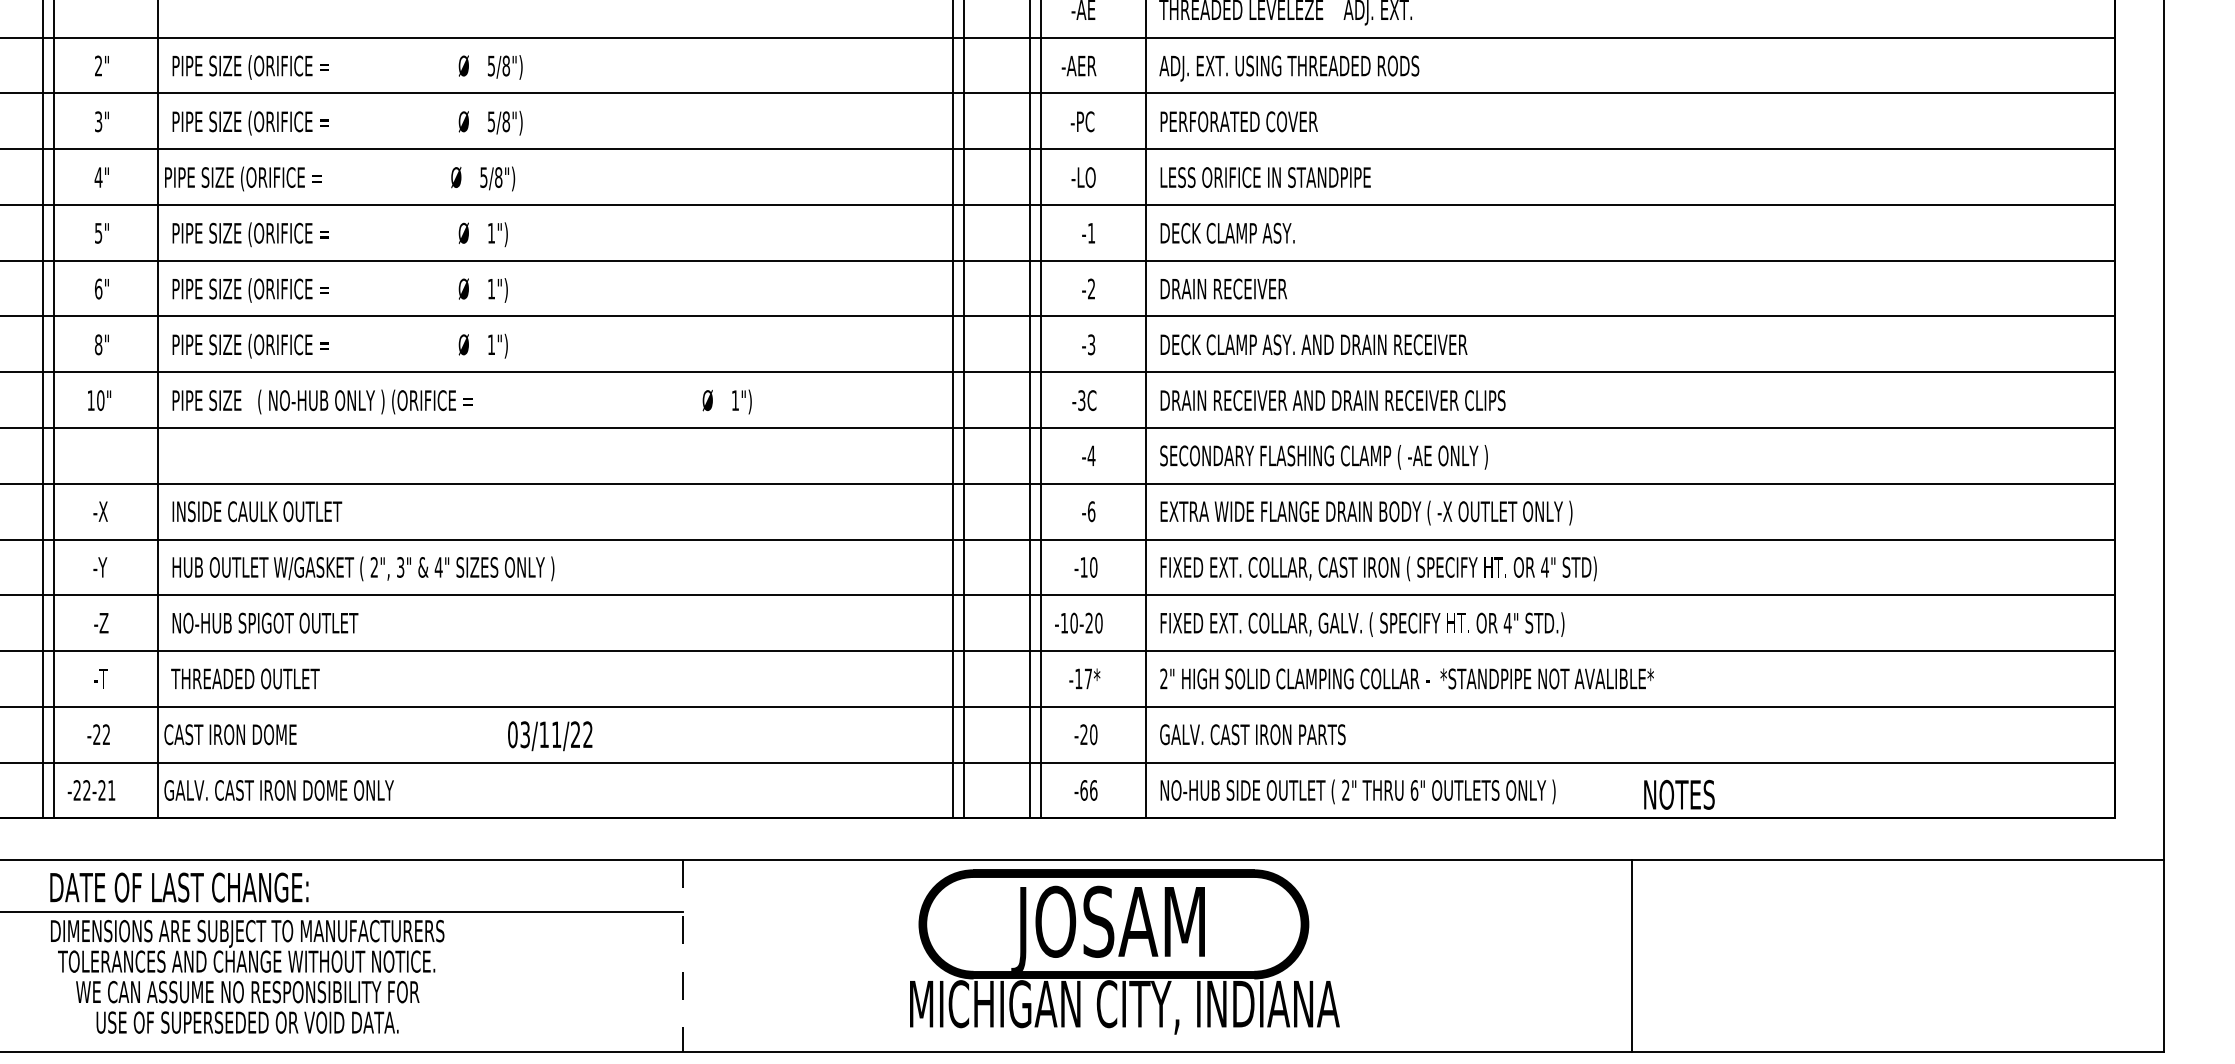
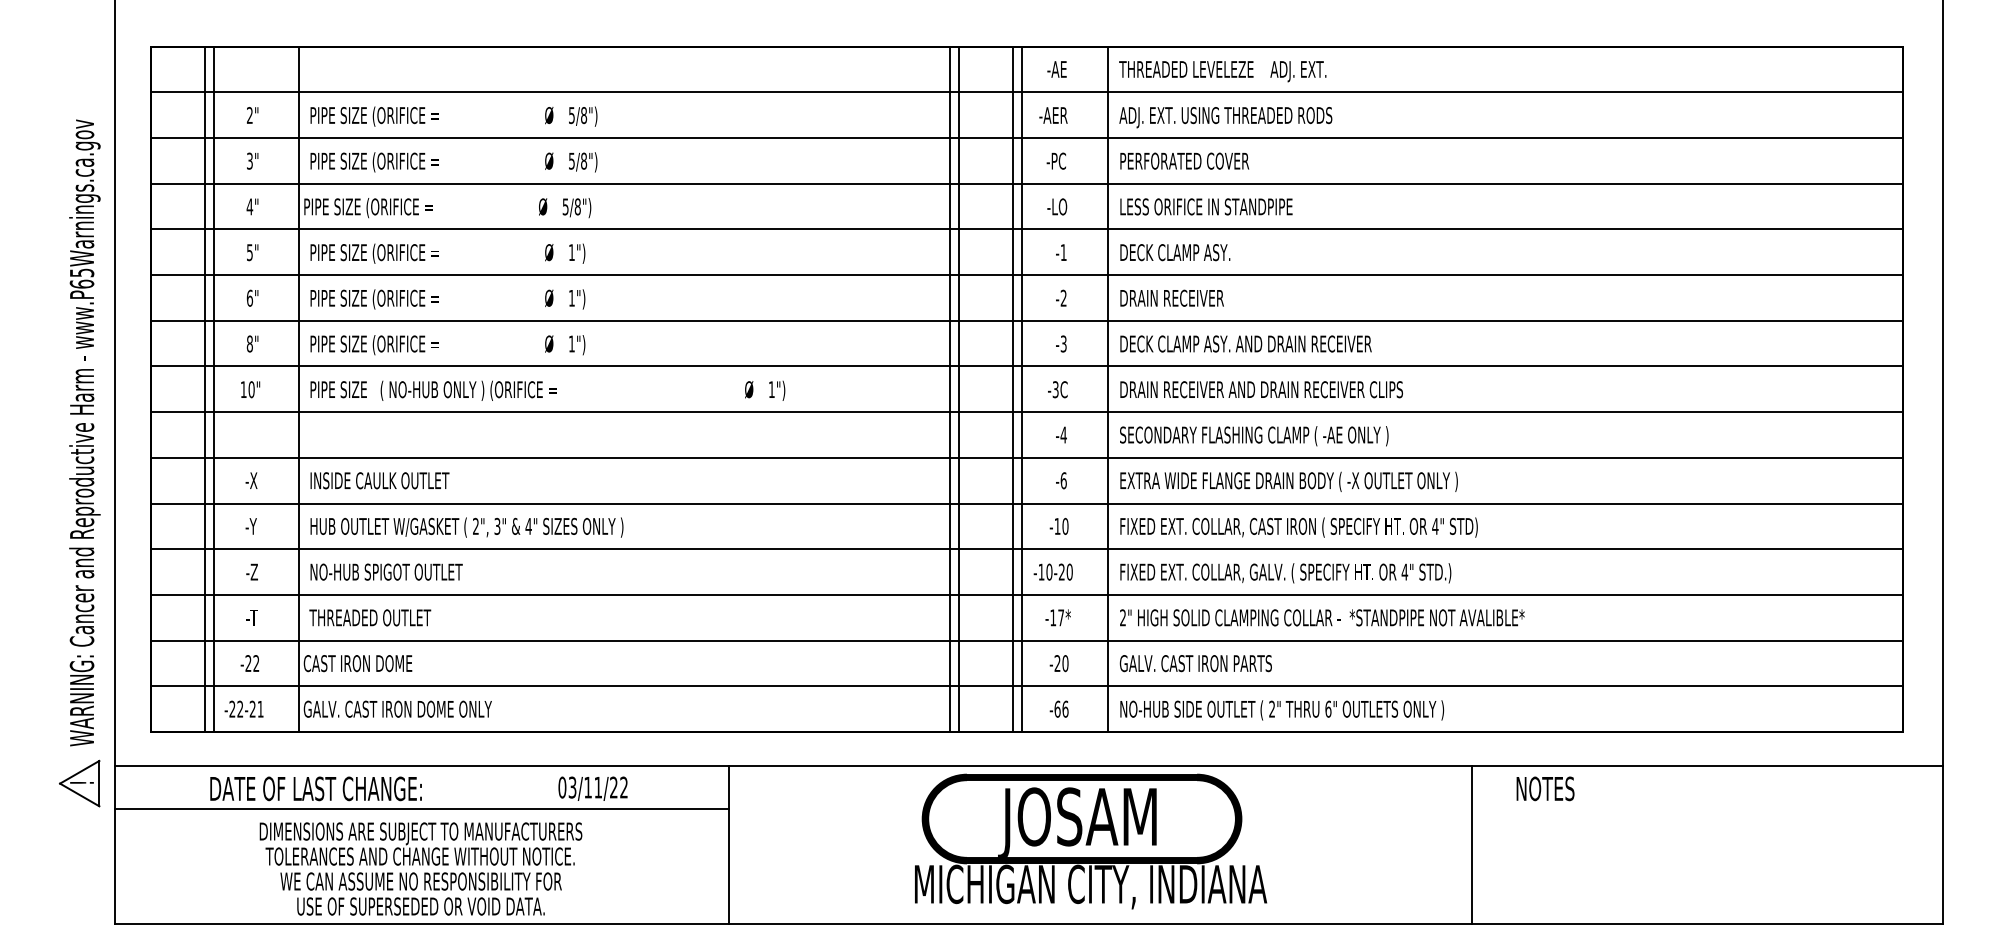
text: (549, 735) -> (592, 788), moved
text: (1679, 794) -> (1545, 788), moved
line: (683, 955) -> (729, 844), dashed -> solid
line: (1631, 955) -> (1471, 844), moved
text: (246, 976) -> (420, 868), moved

